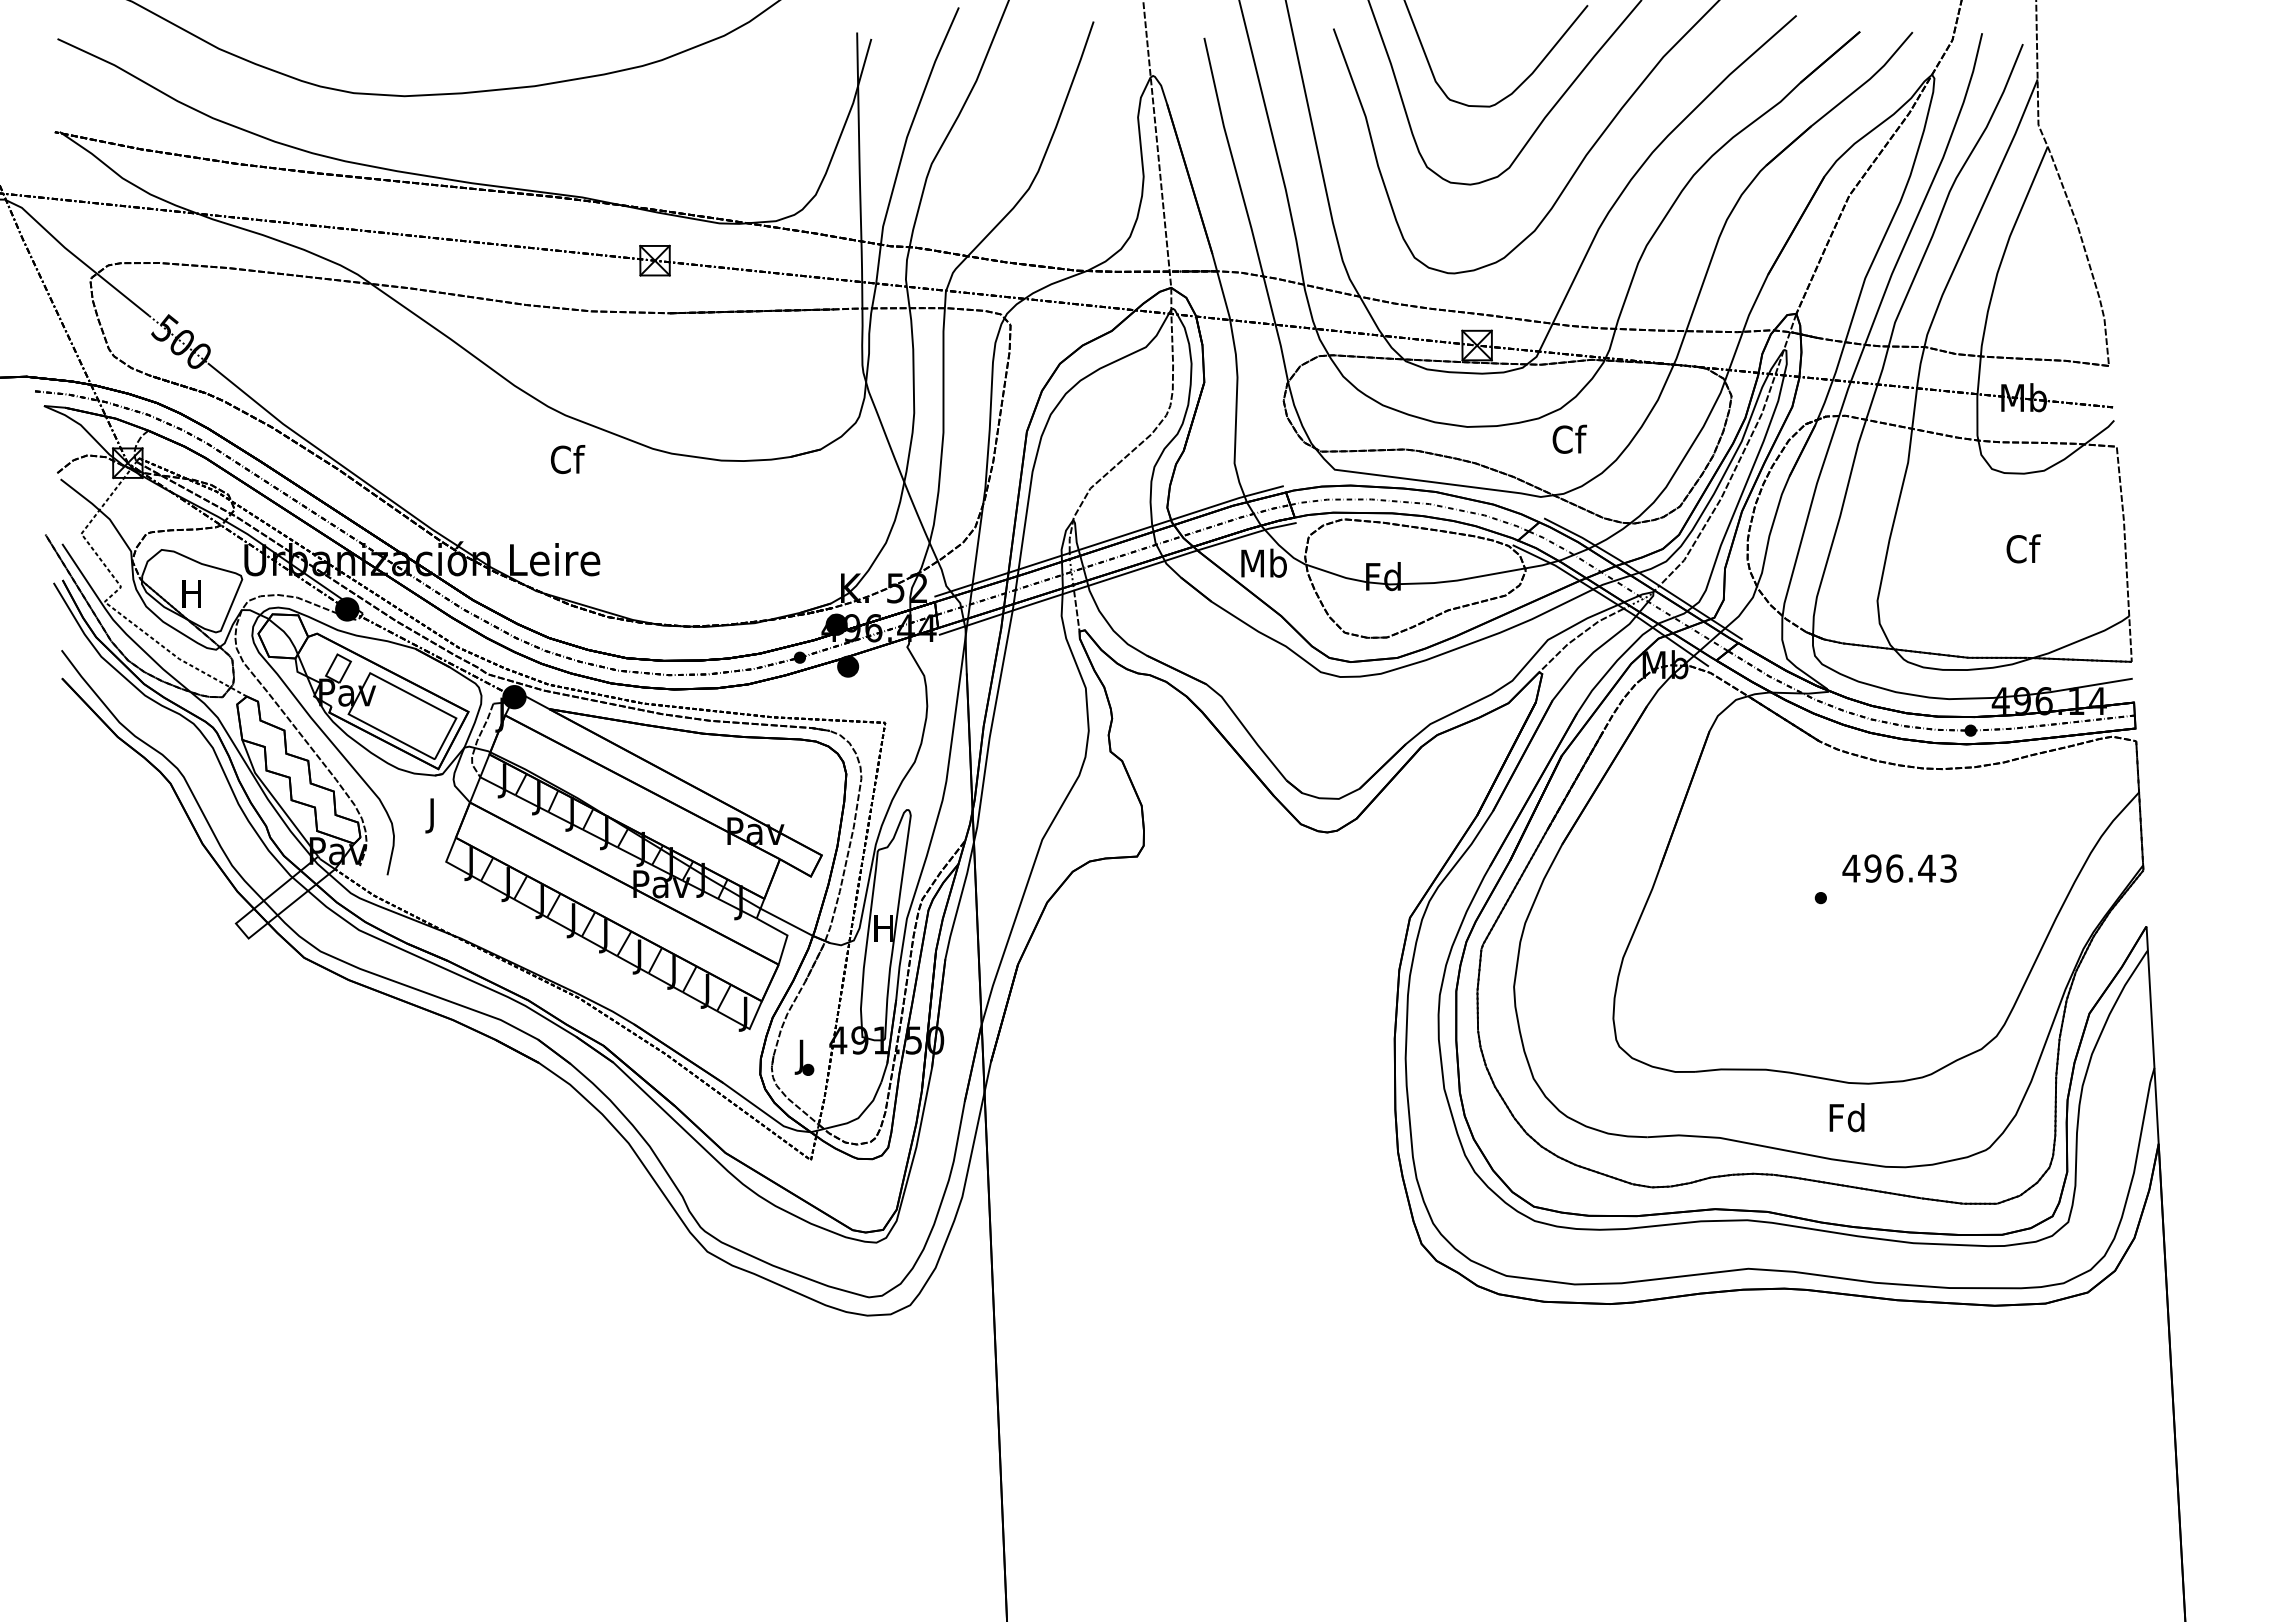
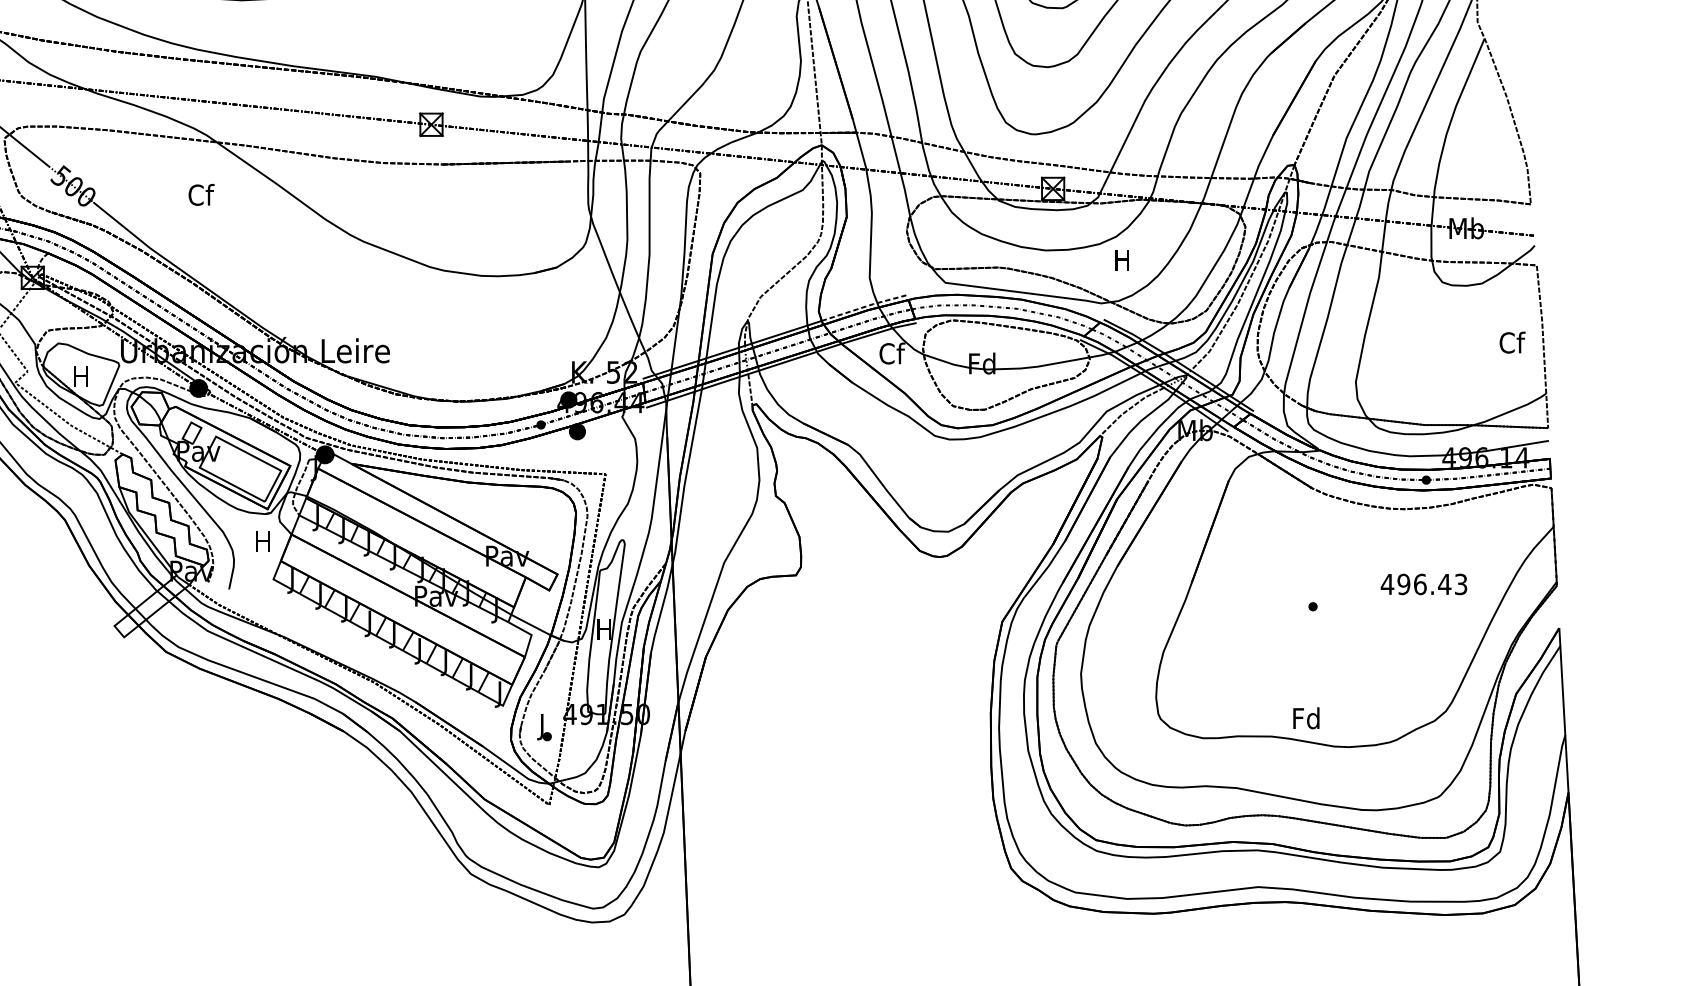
text: (1569, 438) -> (1122, 259), Cf -> H
text: (568, 459) -> (201, 194), moved
line: (1228, 501) -> (865, 306), solid -> dashed
text: (2023, 548) -> (1512, 342), moved
text: (1263, 562) -> (891, 352), Mb -> Cf
text: (432, 815) -> (263, 544), J -> H
text: (1899, 868) -> (1423, 584), moved
text: (1846, 1117) -> (1305, 718), moved

